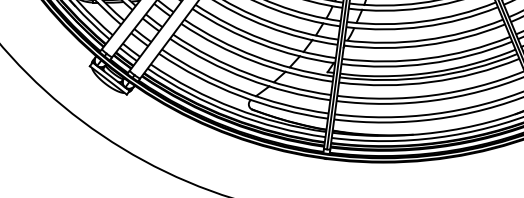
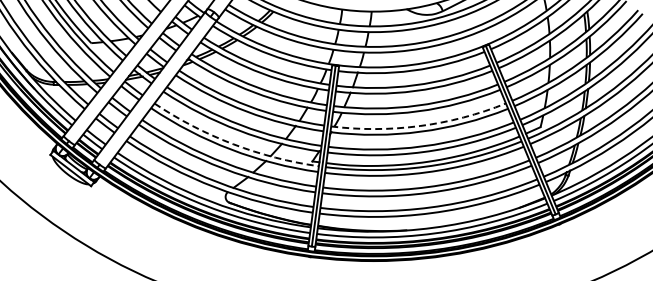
arc: (425, 40) -> (420, 126), solid -> dashed
arc: (255, 56) -> (233, 144), solid -> dashed

